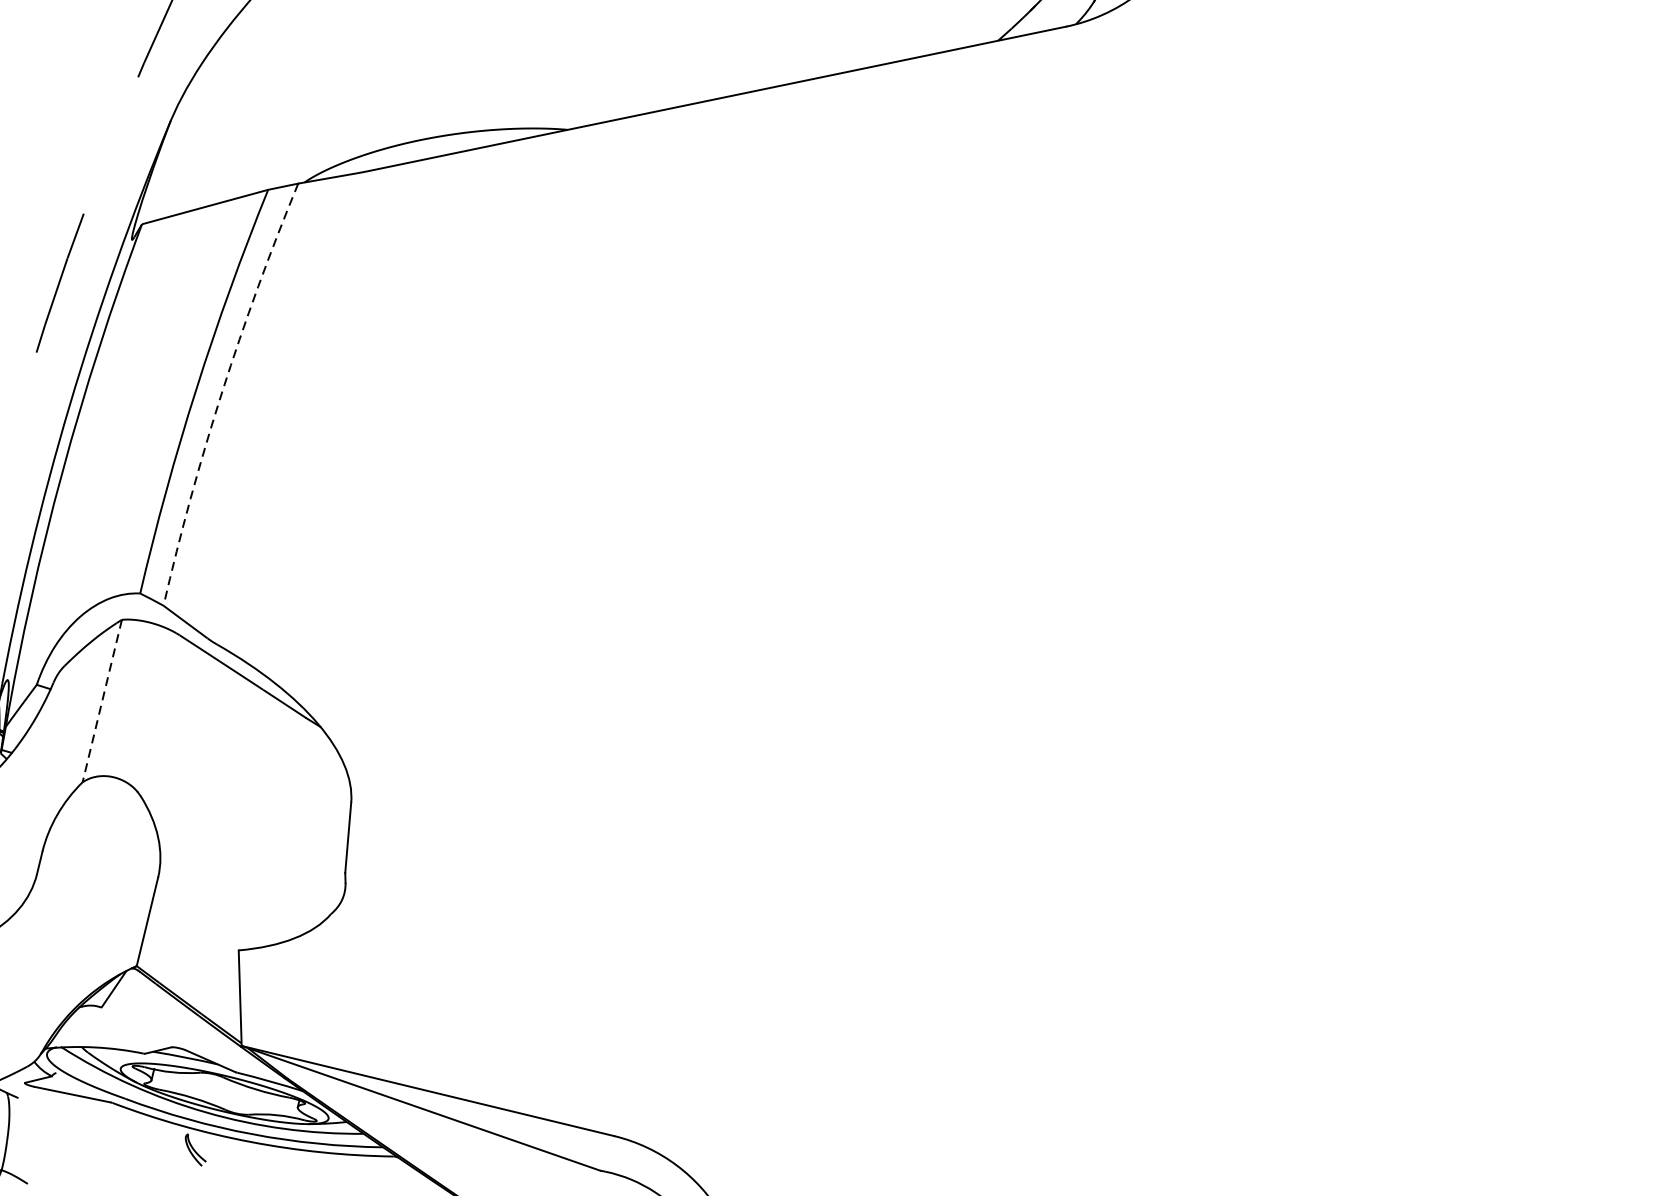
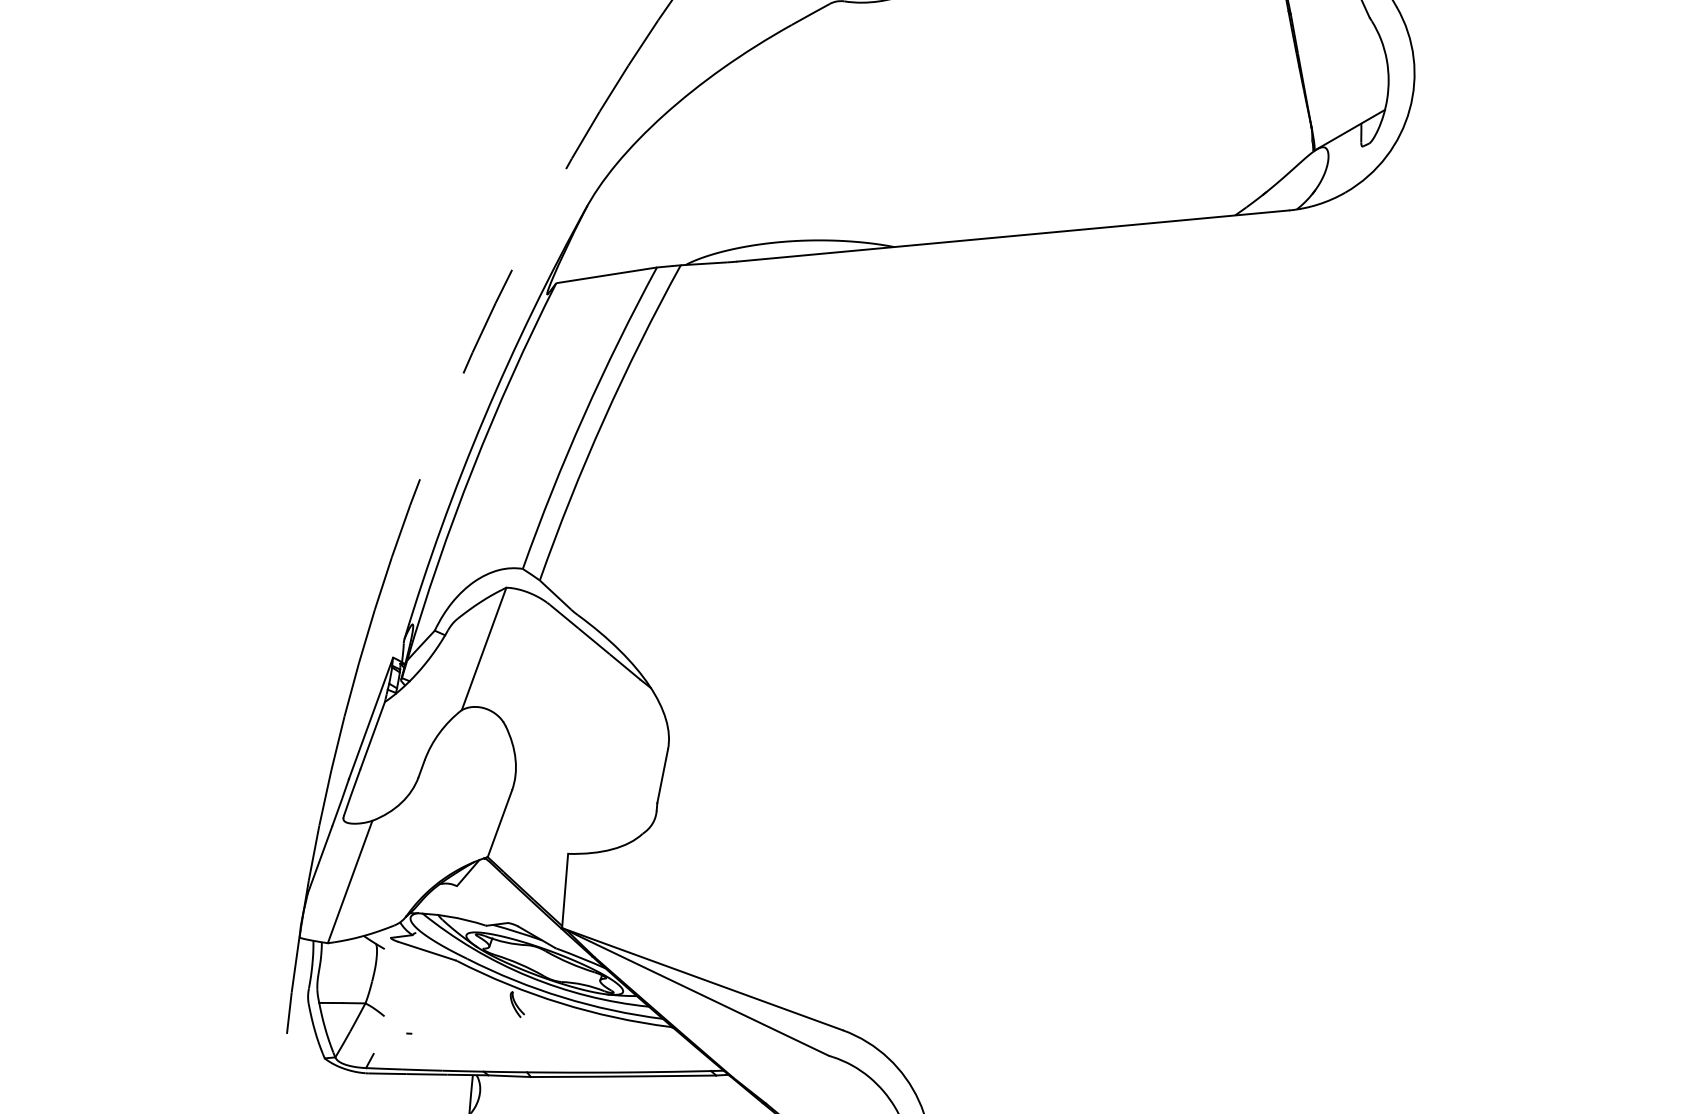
arc: (221, 391) -> (603, 419), dashed -> solid
line: (101, 701) -> (483, 649), dashed -> solid

